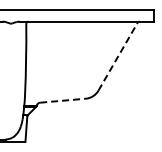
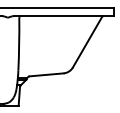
line: (118, 56) -> (87, 41), dashed -> solid
line: (63, 100) -> (46, 74), dashed -> solid

